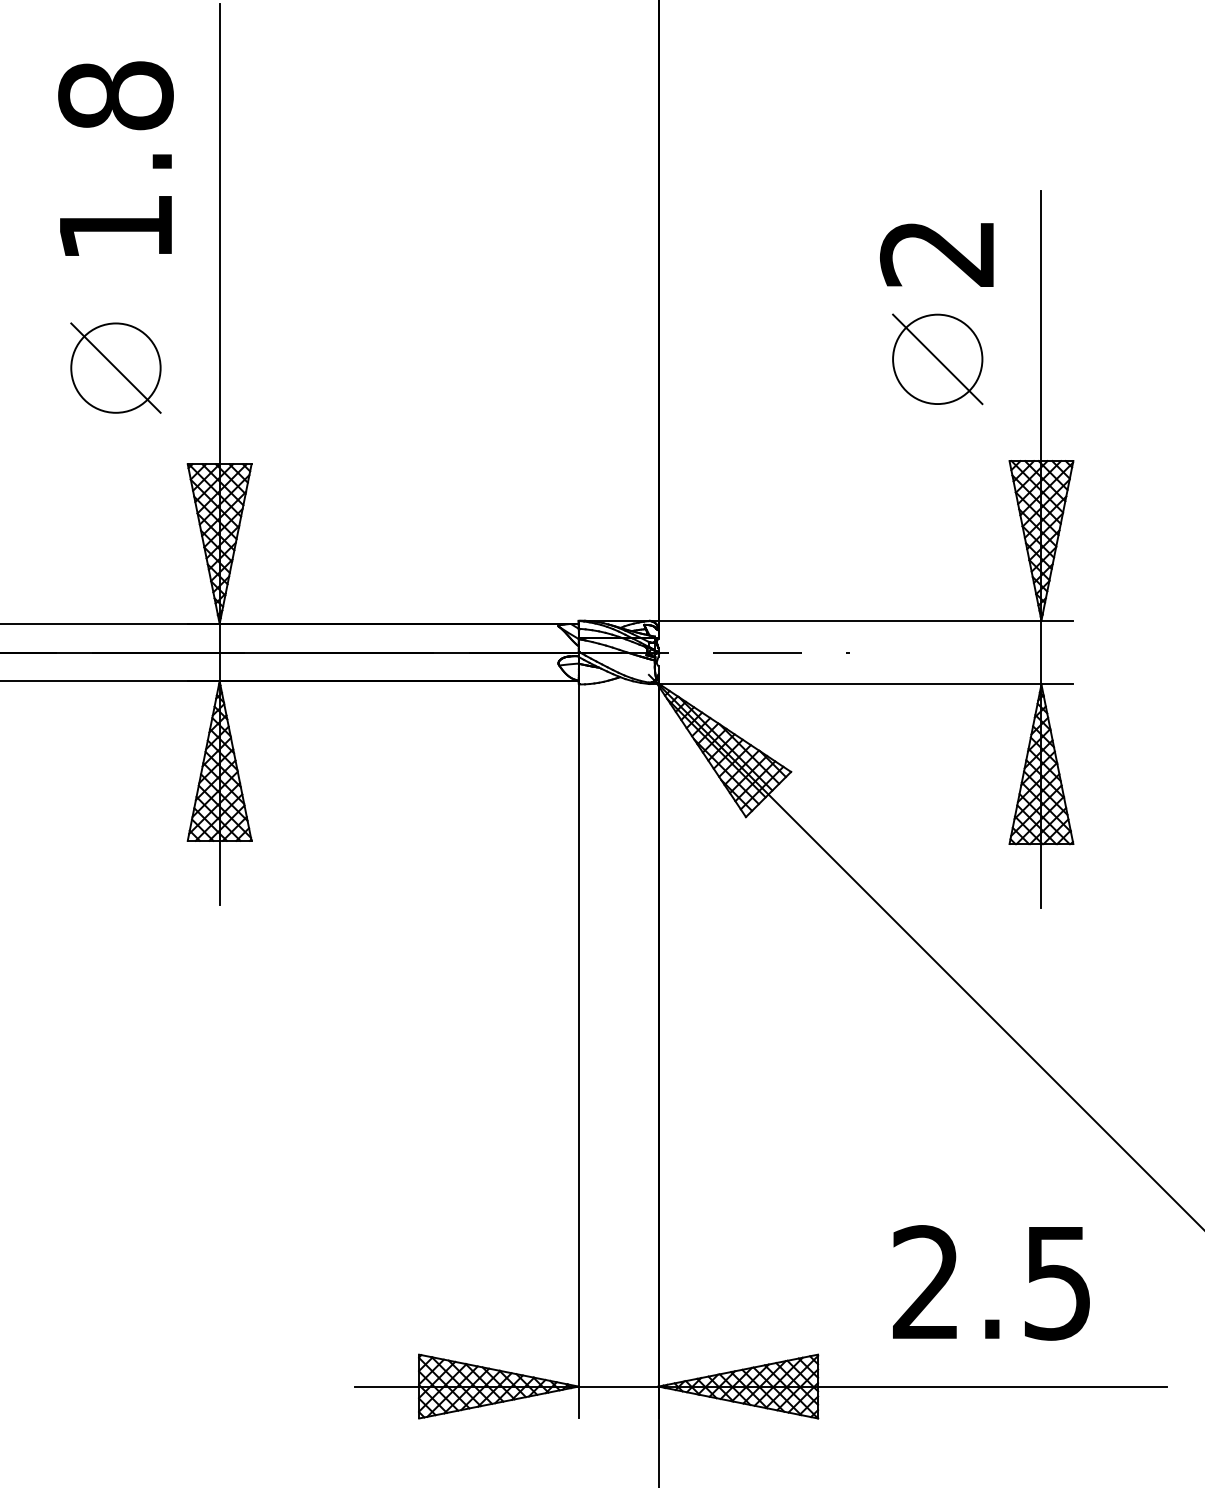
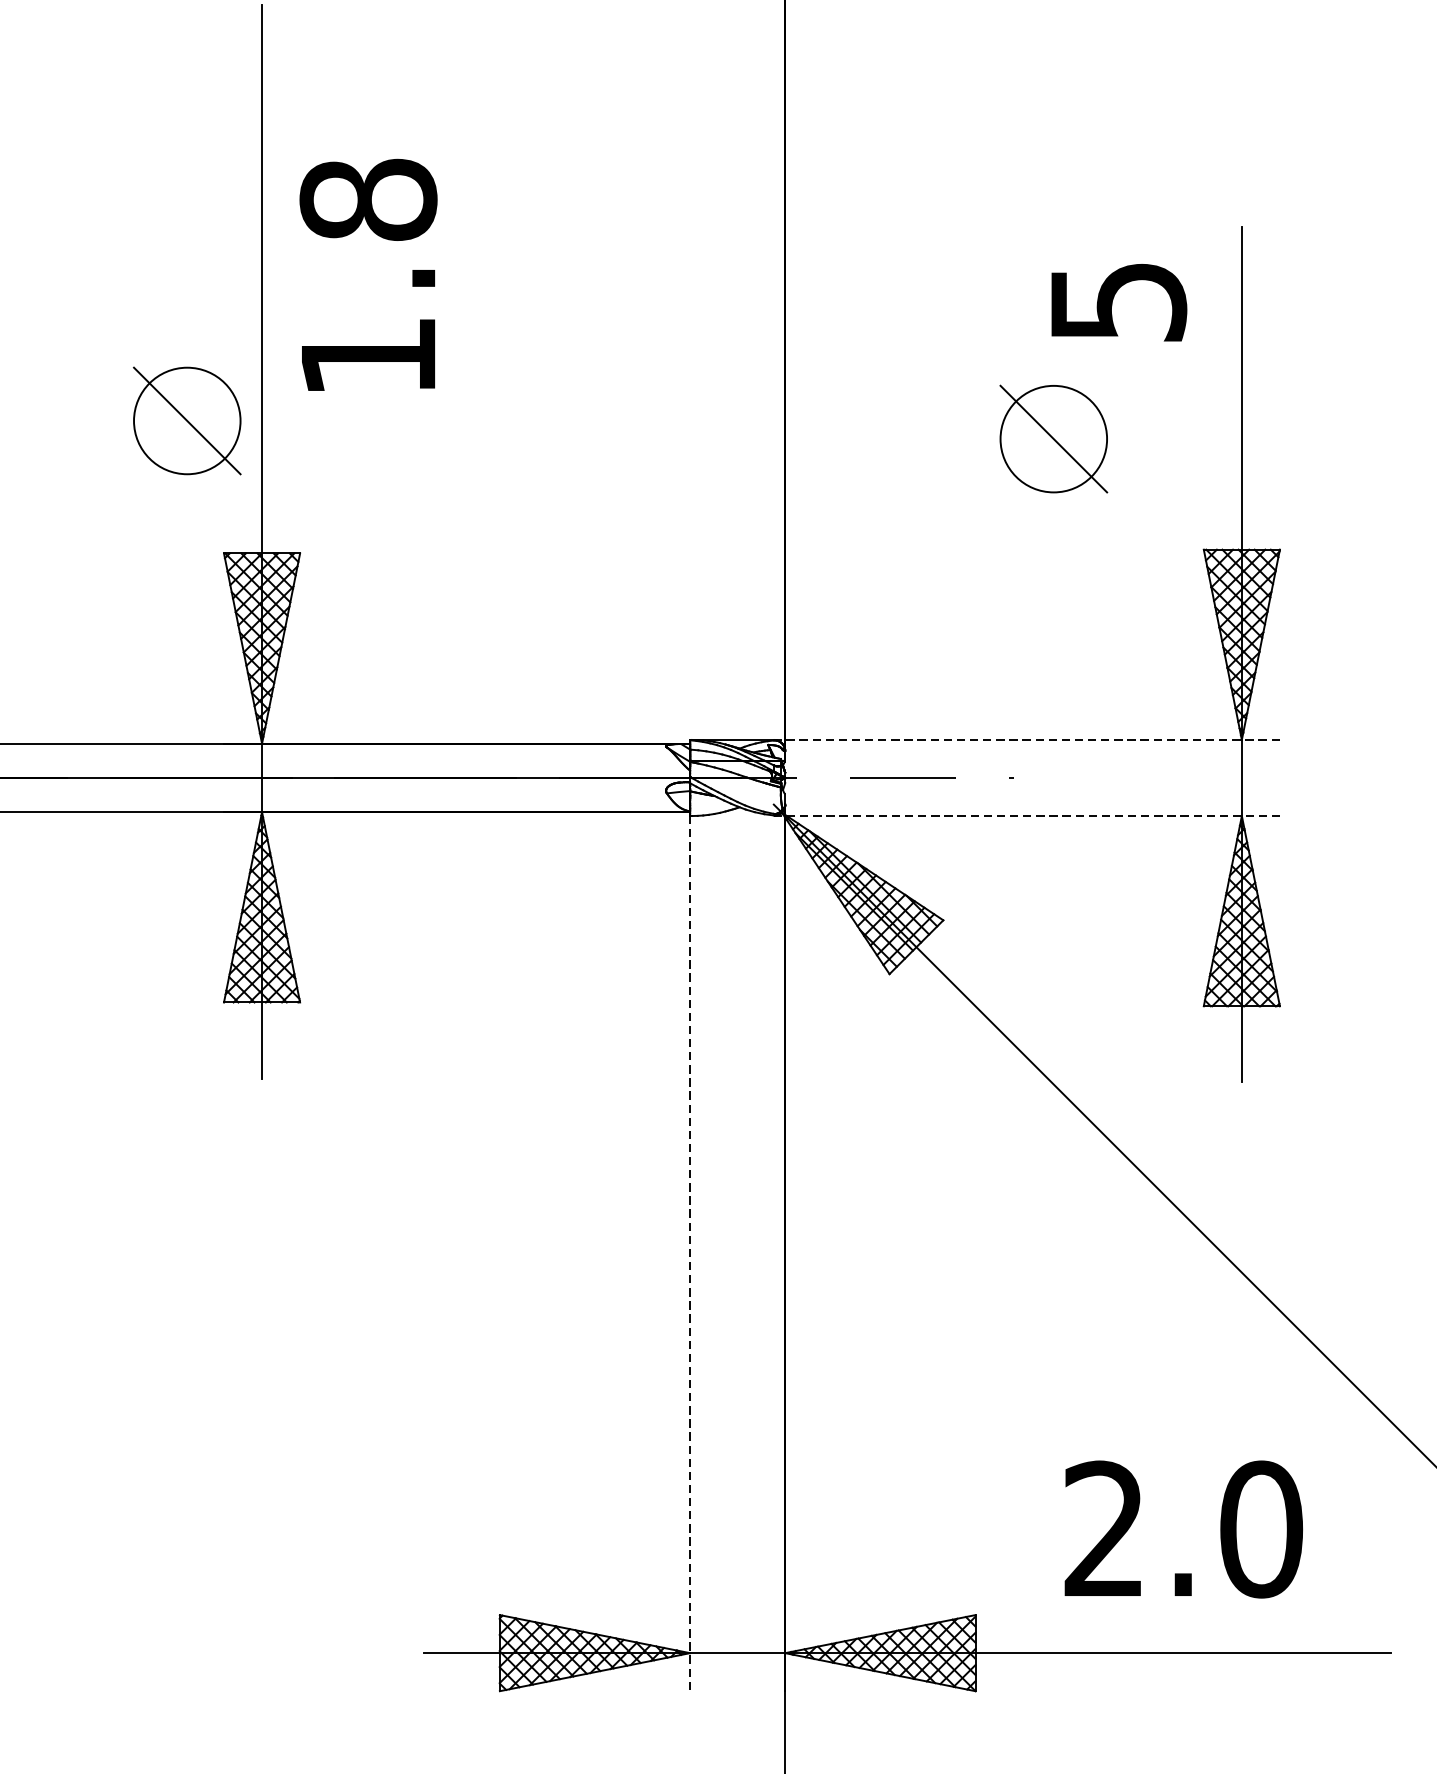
text: (115, 158) -> (367, 274), moved
text: (937, 253) -> (1117, 302), 2 -> 5
part: (937, 359) -> (1053, 439), moved
part: (115, 367) -> (186, 420), moved
line: (860, 620) -> (1026, 739), solid -> dashed
line: (861, 684) -> (1027, 816), solid -> dashed
line: (578, 1051) -> (689, 1253), solid -> dashed
text: (1057, 1282) -> (1260, 1529), 2.5 -> 2.0

